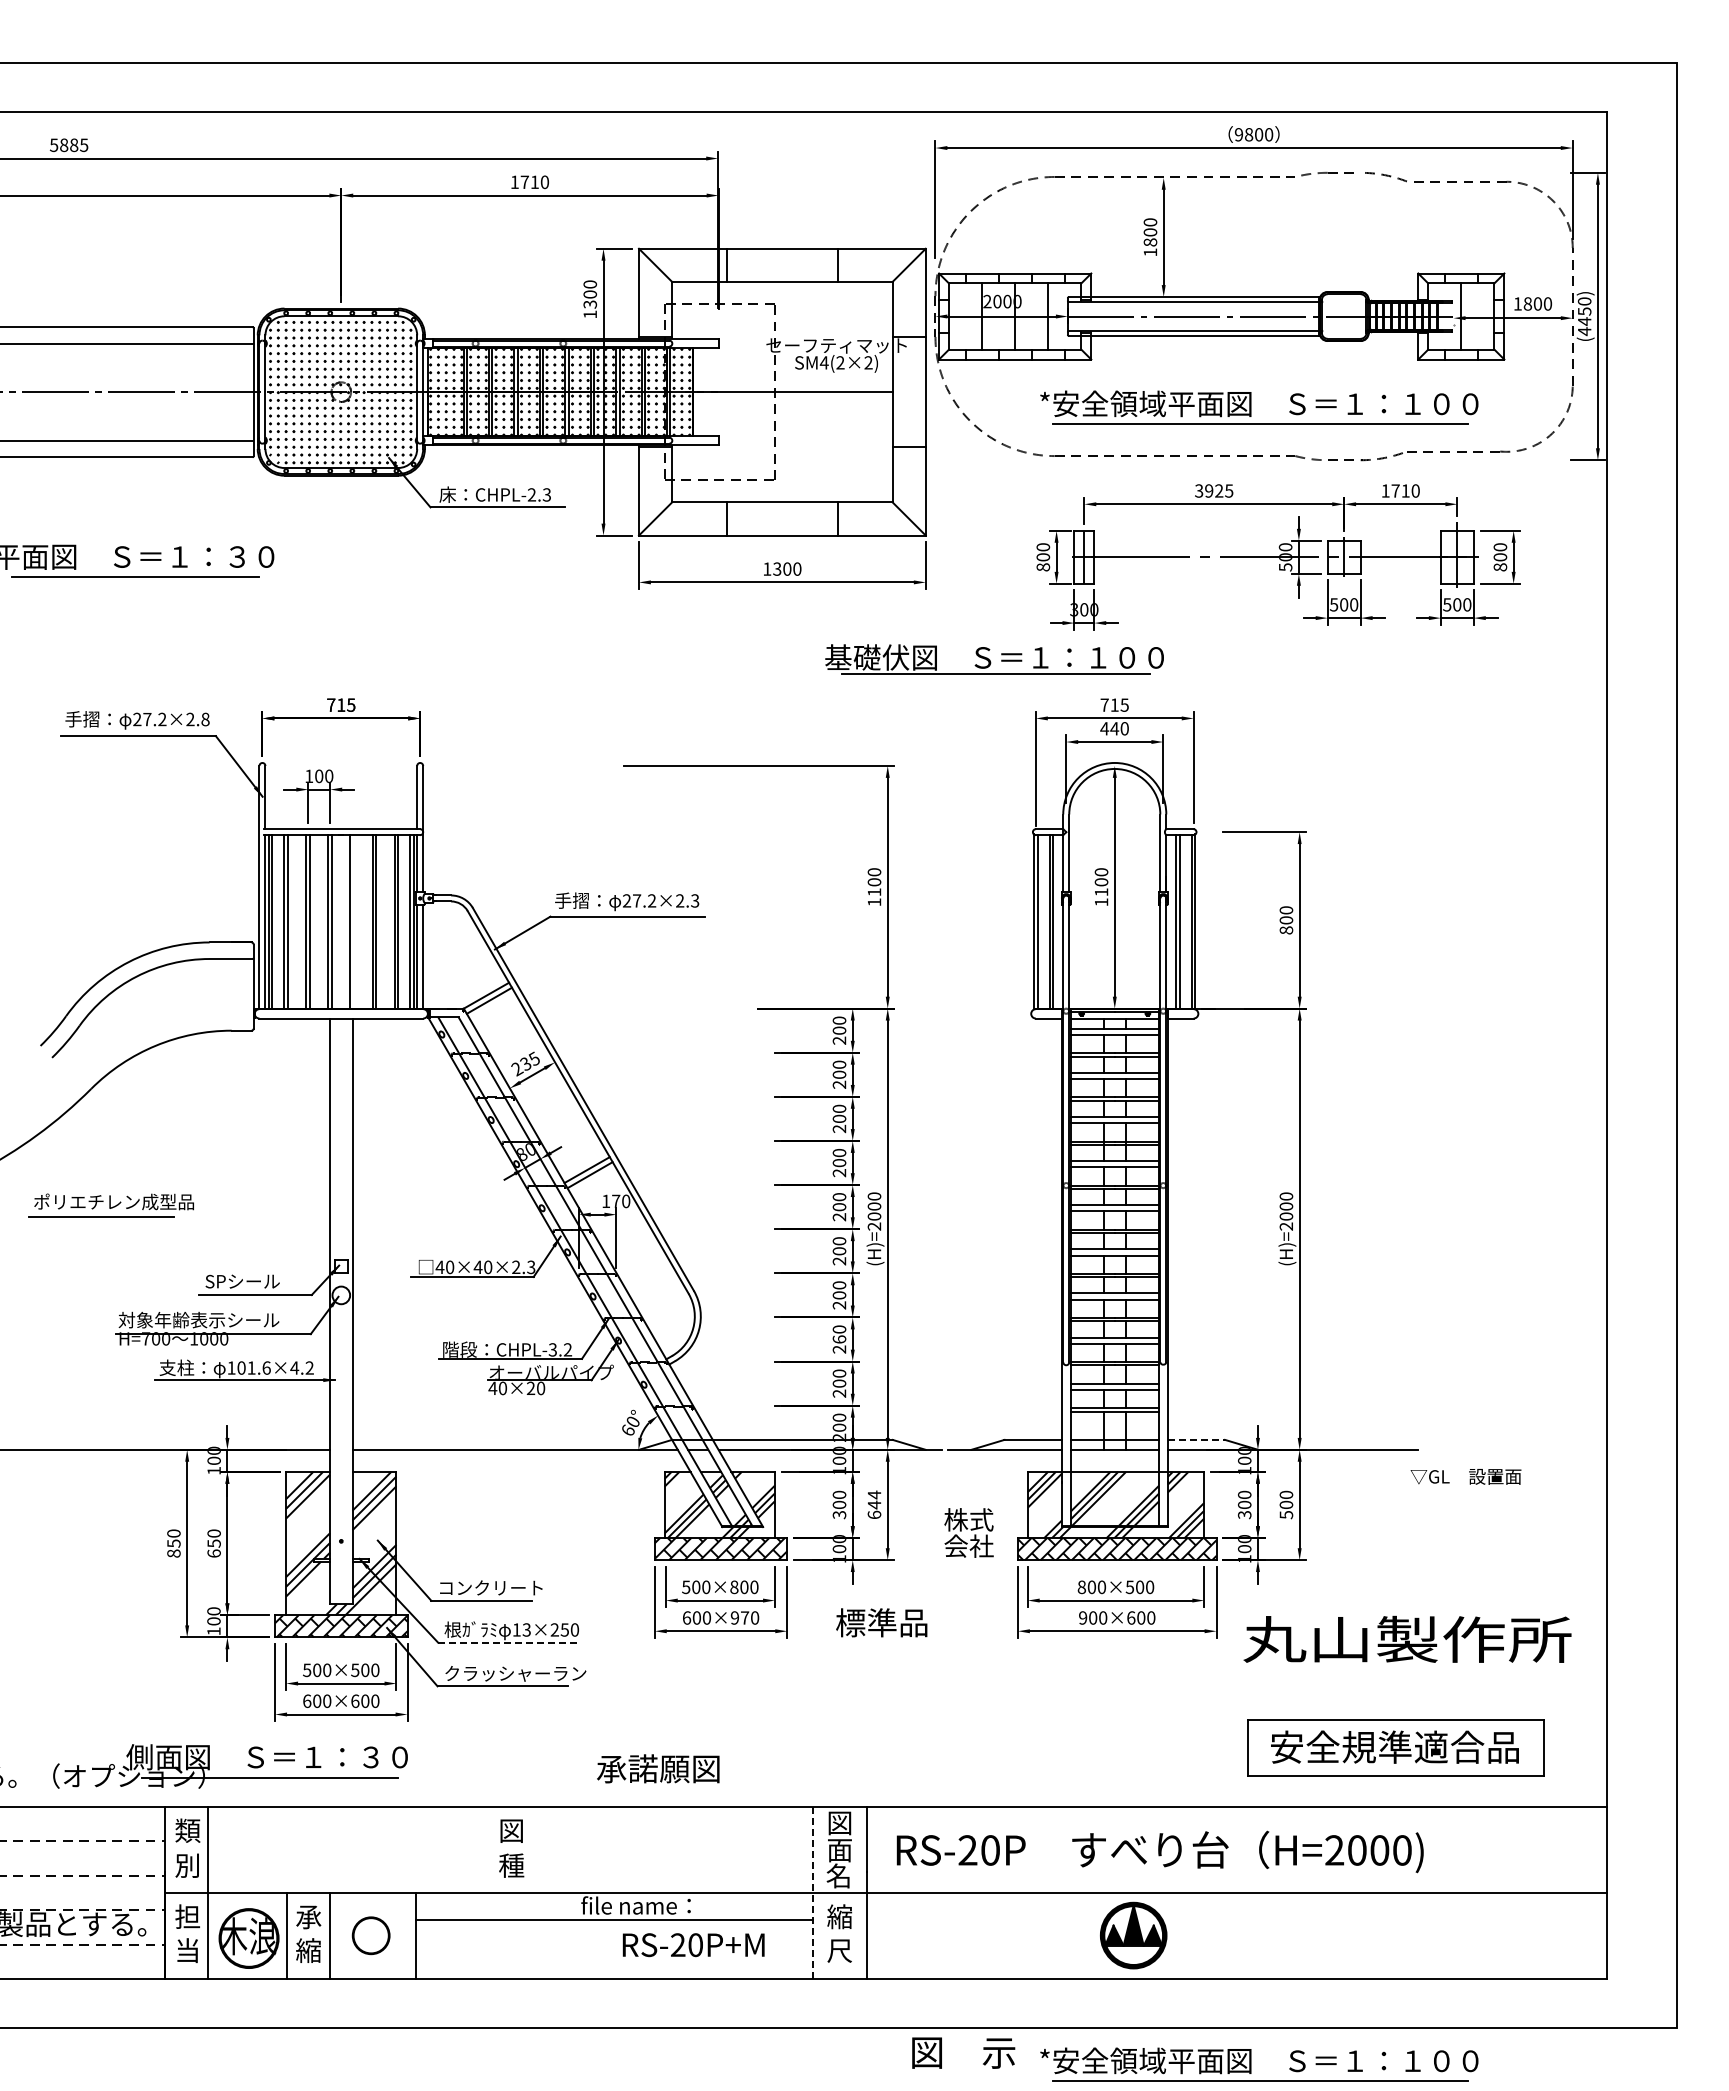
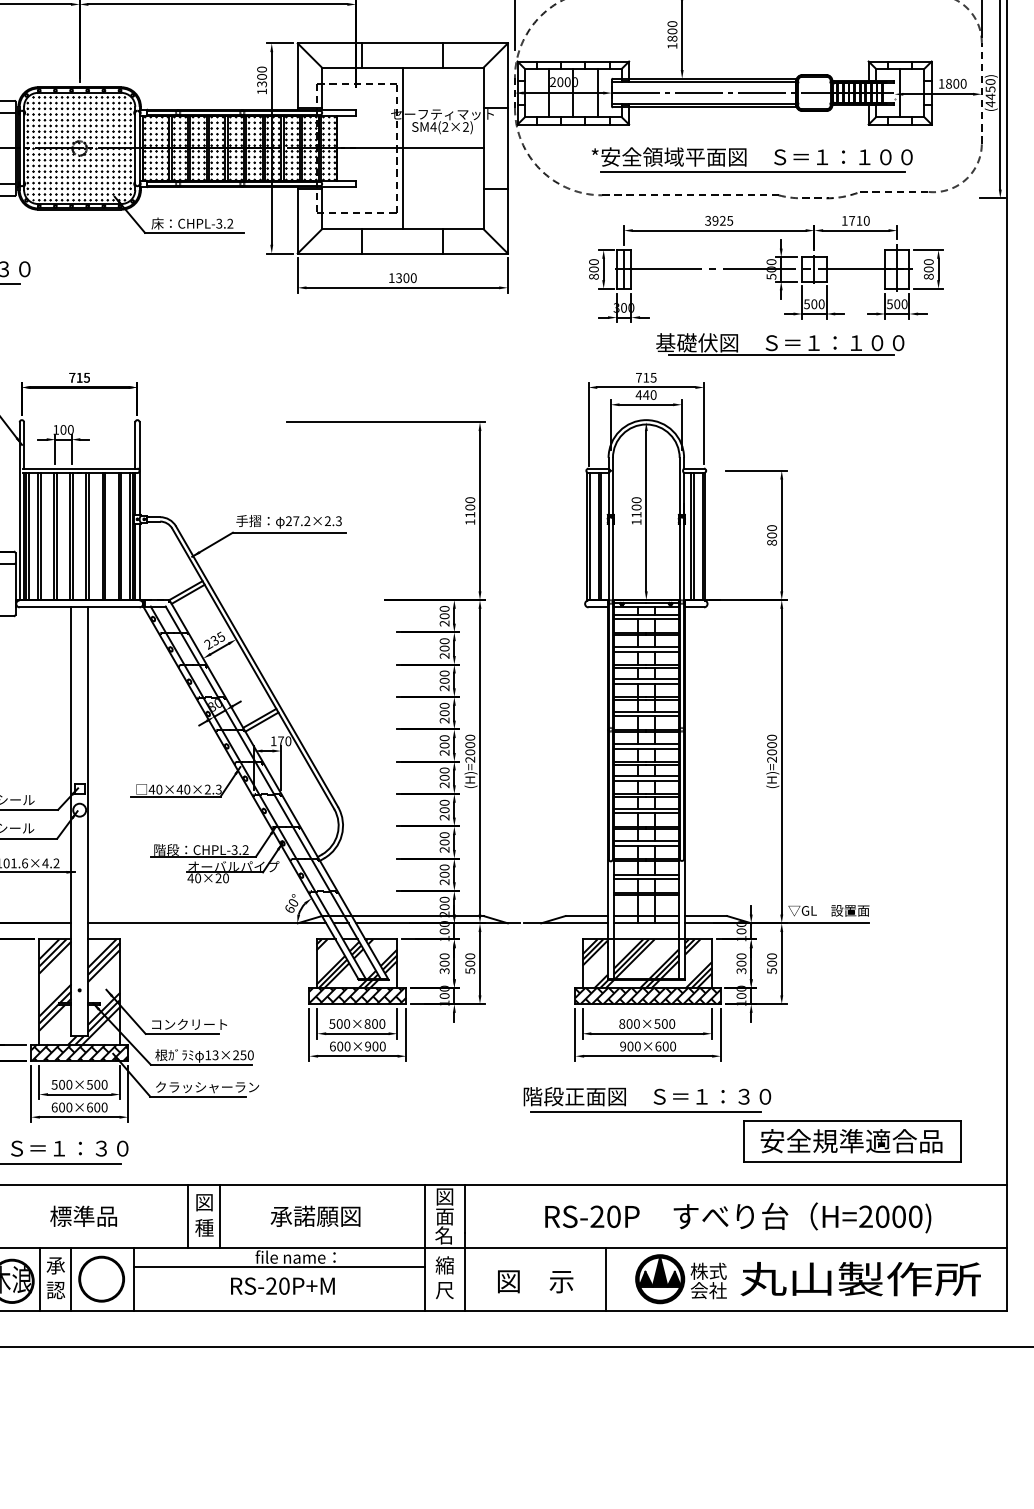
line: (782, 391) -> (402, 147), added
text: (539, 495) -> (224, 224), CHPL-2.3 -> CHPL-3.2
part: (994, 659) -> (780, 344), moved
line: (354, 921) -> (89, 536), added
text: (839, 1339) -> (444, 842), 260 -> 200
line: (1196, 1439) -> (706, 915), dashed -> solid
text: (1465, 1476) -> (828, 910), moved
text: (874, 1504) -> (470, 963), 644 -> 500
text: (968, 1532) -> (708, 1280), moved
text: (745, 1617) -> (375, 1046), 600×970 -> 600×900
text: (881, 1622) -> (83, 1216), moved
text: (1407, 1638) -> (860, 1278), moved
line: (508, 1642) -> (202, 1064), dashed -> solid
part: (1124, 1694) -> (653, 1102), added
text: (658, 1768) -> (315, 1216), moved
line: (489, 1850) -> (188, 1216), added
line: (532, 1850) -> (219, 1216), added
text: (1159, 1851) -> (737, 1217), moved
line: (813, 1892) -> (425, 1247), dashed -> solid
part: (370, 1935) -> (101, 1279), size x1.67
line: (1059, 1936) -> (605, 1279), added
text: (693, 1945) -> (282, 1286), moved
text: (308, 1950) -> (55, 1290), 縮 -> 認
text: (963, 2052) -> (535, 1281), moved
part: (1251, 2064) -> (746, 1373), removed

